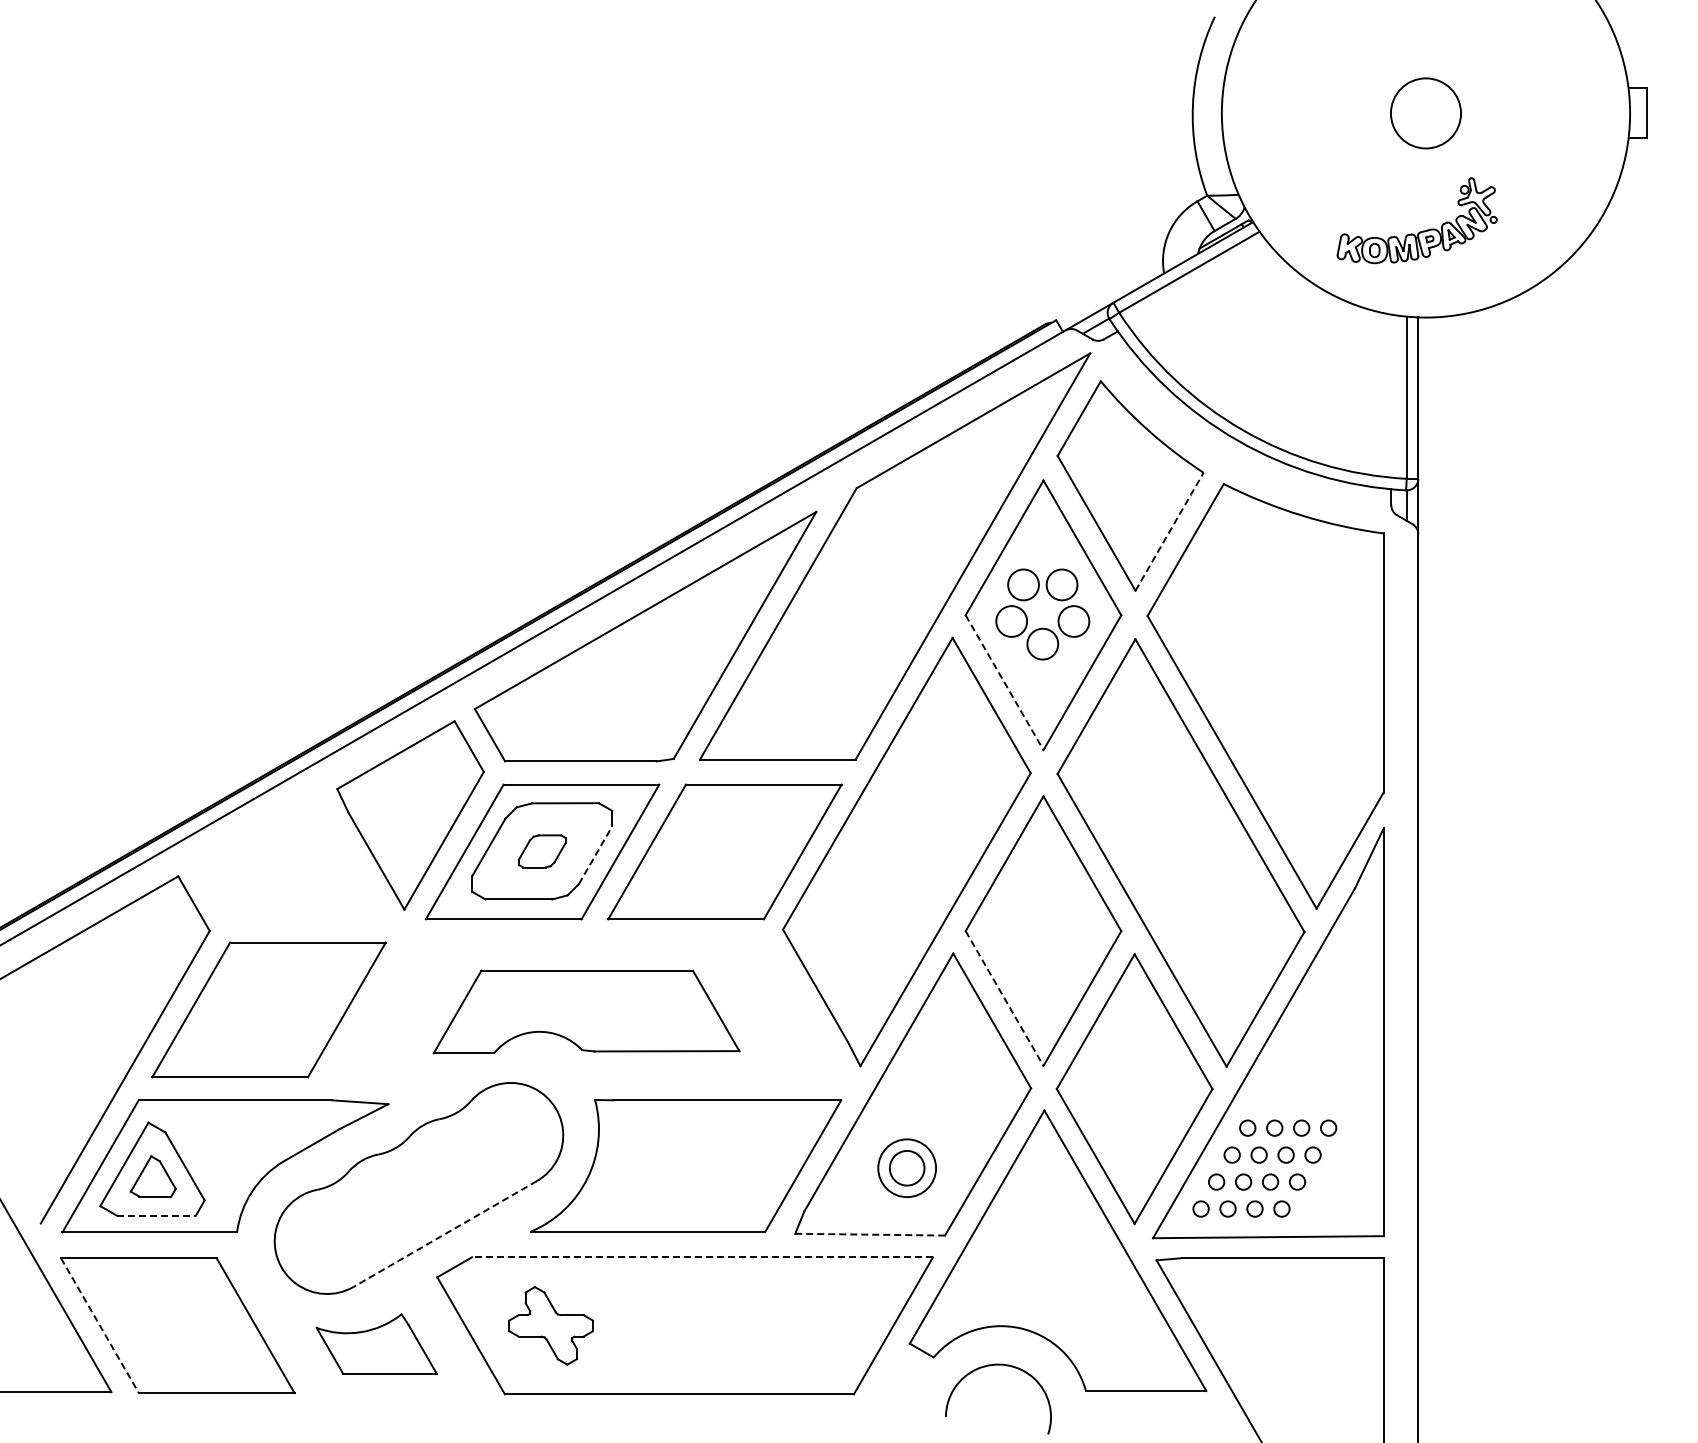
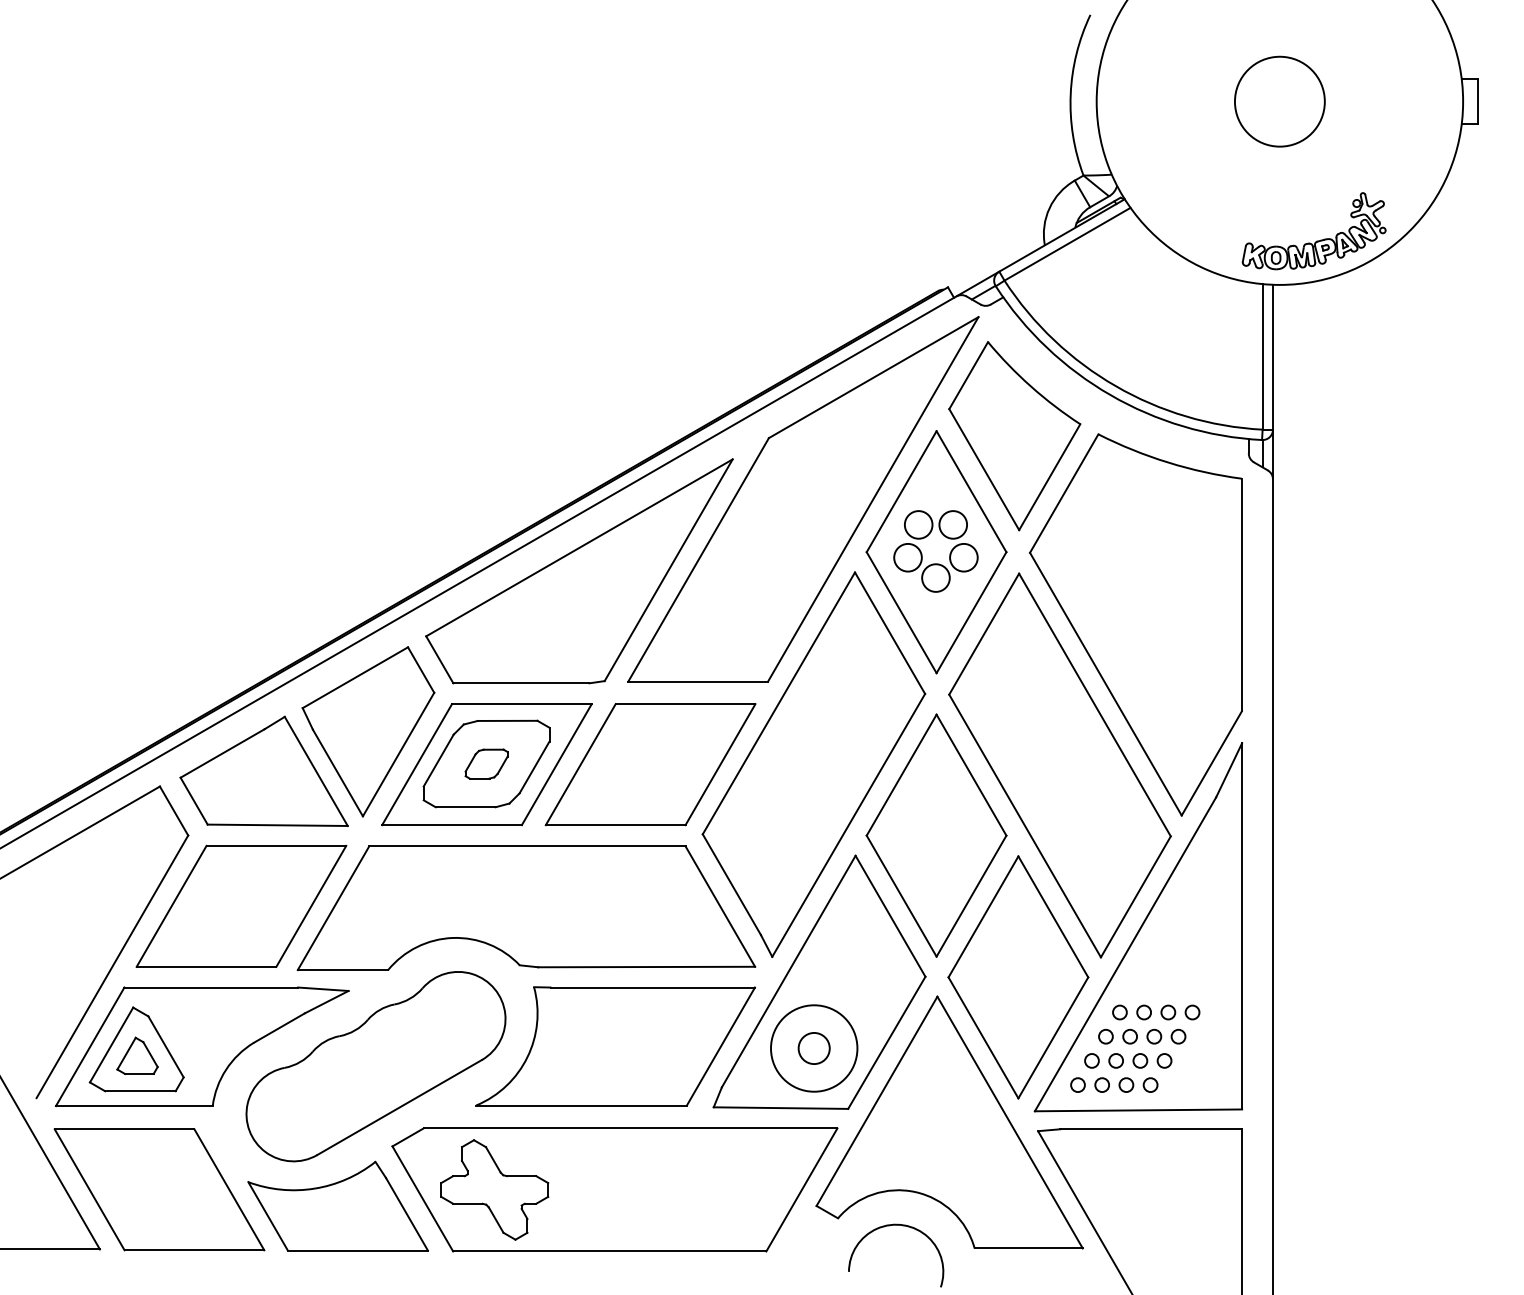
circle: (1425, 113) -> (1279, 101), size x1.43
part: (1419, 231) -> (1316, 240), moved
line: (1169, 531) -> (1049, 476), dashed -> solid
line: (1004, 682) -> (901, 612), dashed -> solid
line: (595, 854) -> (534, 766), dashed -> solid
part: (294, 859) -> (264, 771), added
line: (1004, 998) -> (901, 896), dashed -> solid
part: (586, 1011) -> (526, 907), size x1.67
circle: (907, 1168) -> (814, 1048), size x1.67
line: (157, 1215) -> (141, 1090), dashed -> solid
line: (445, 1234) -> (399, 1107), dashed -> solid
line: (870, 1234) -> (781, 1107), dashed -> solid
line: (702, 1257) -> (630, 1128), dashed -> solid
line: (99, 1325) -> (89, 1189), dashed -> solid
part: (550, 1325) -> (494, 1189), size x1.43
part: (376, 1343) -> (337, 1205), size x1.67

